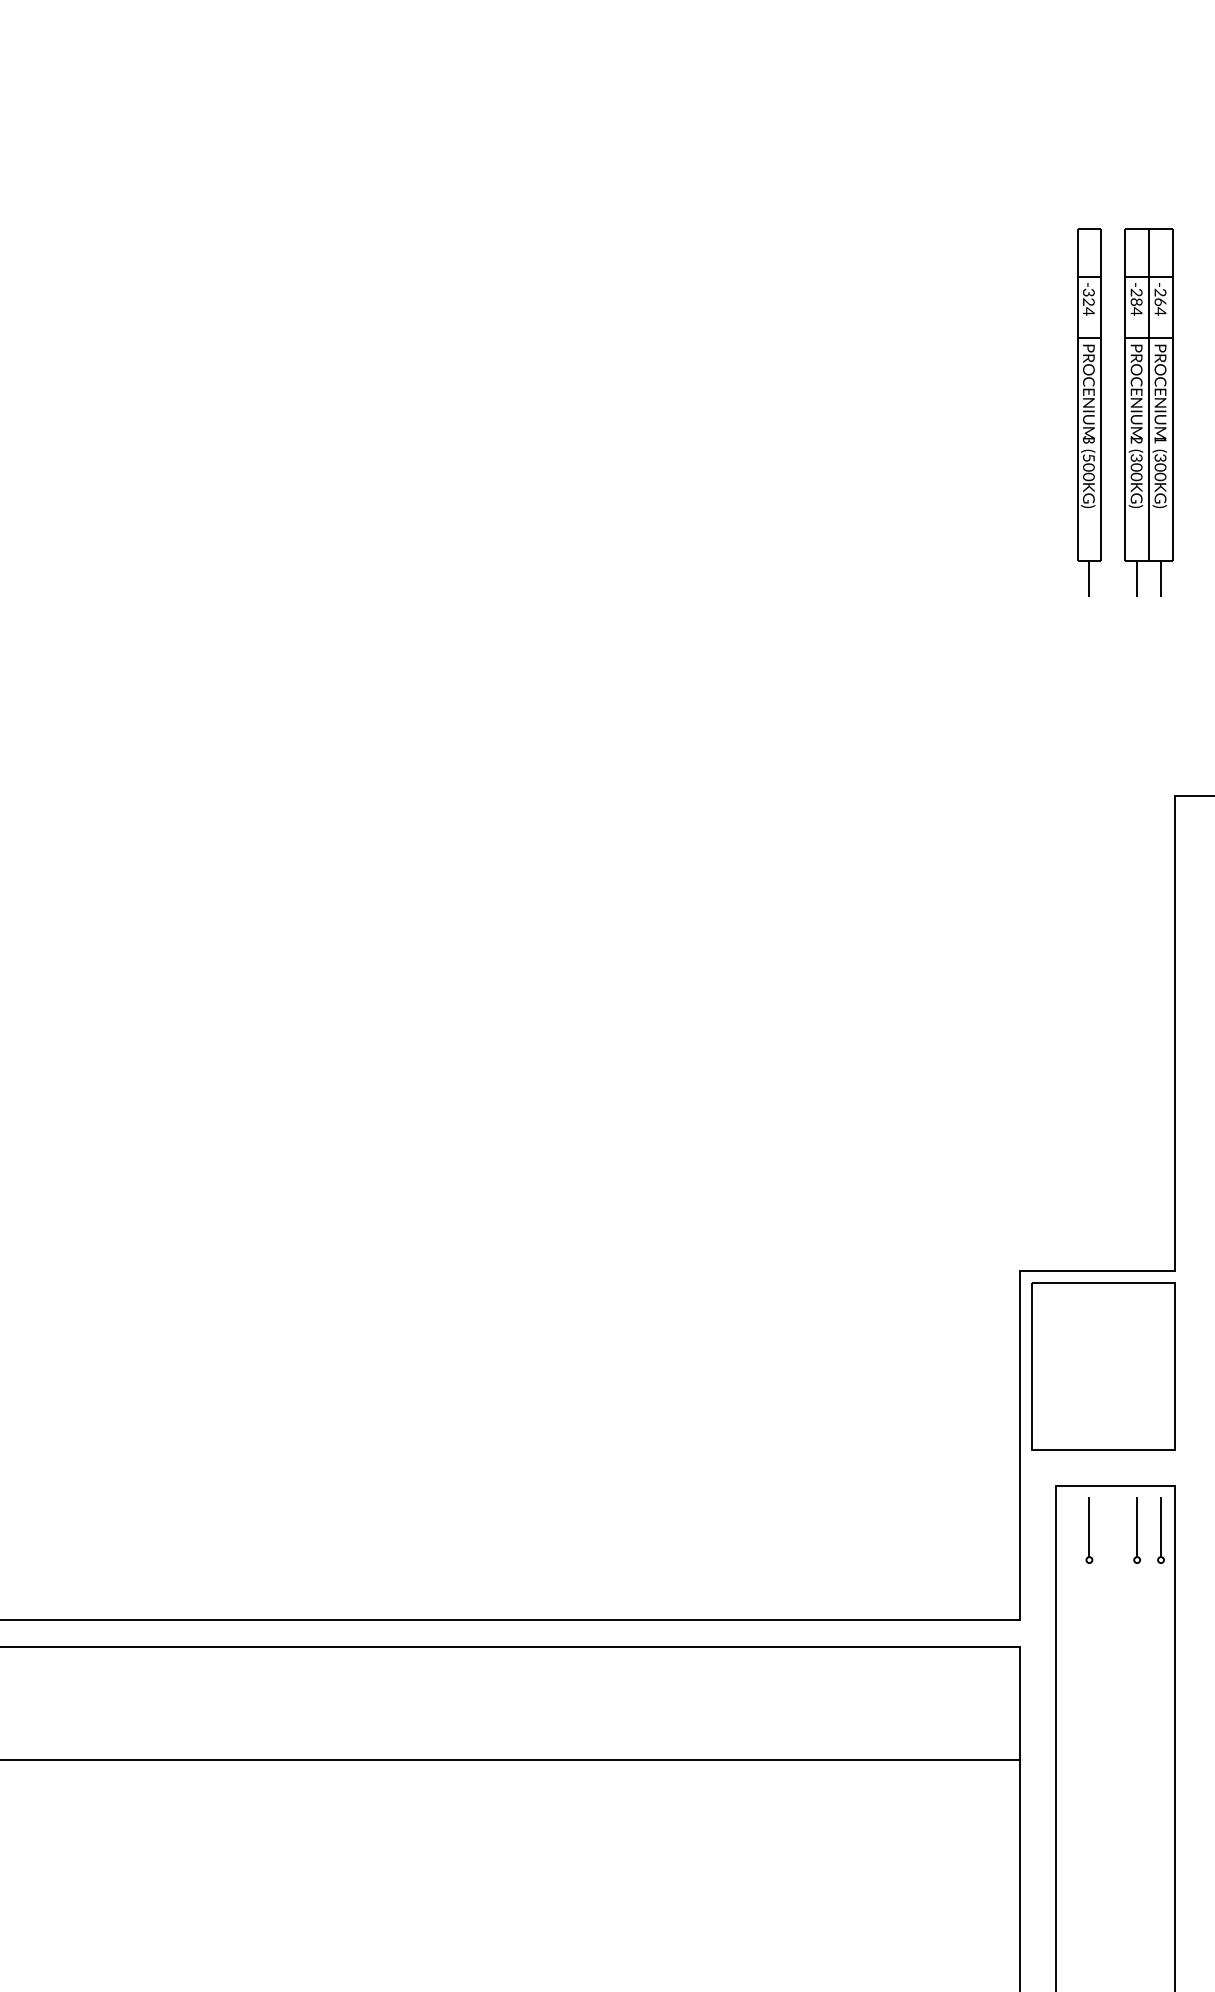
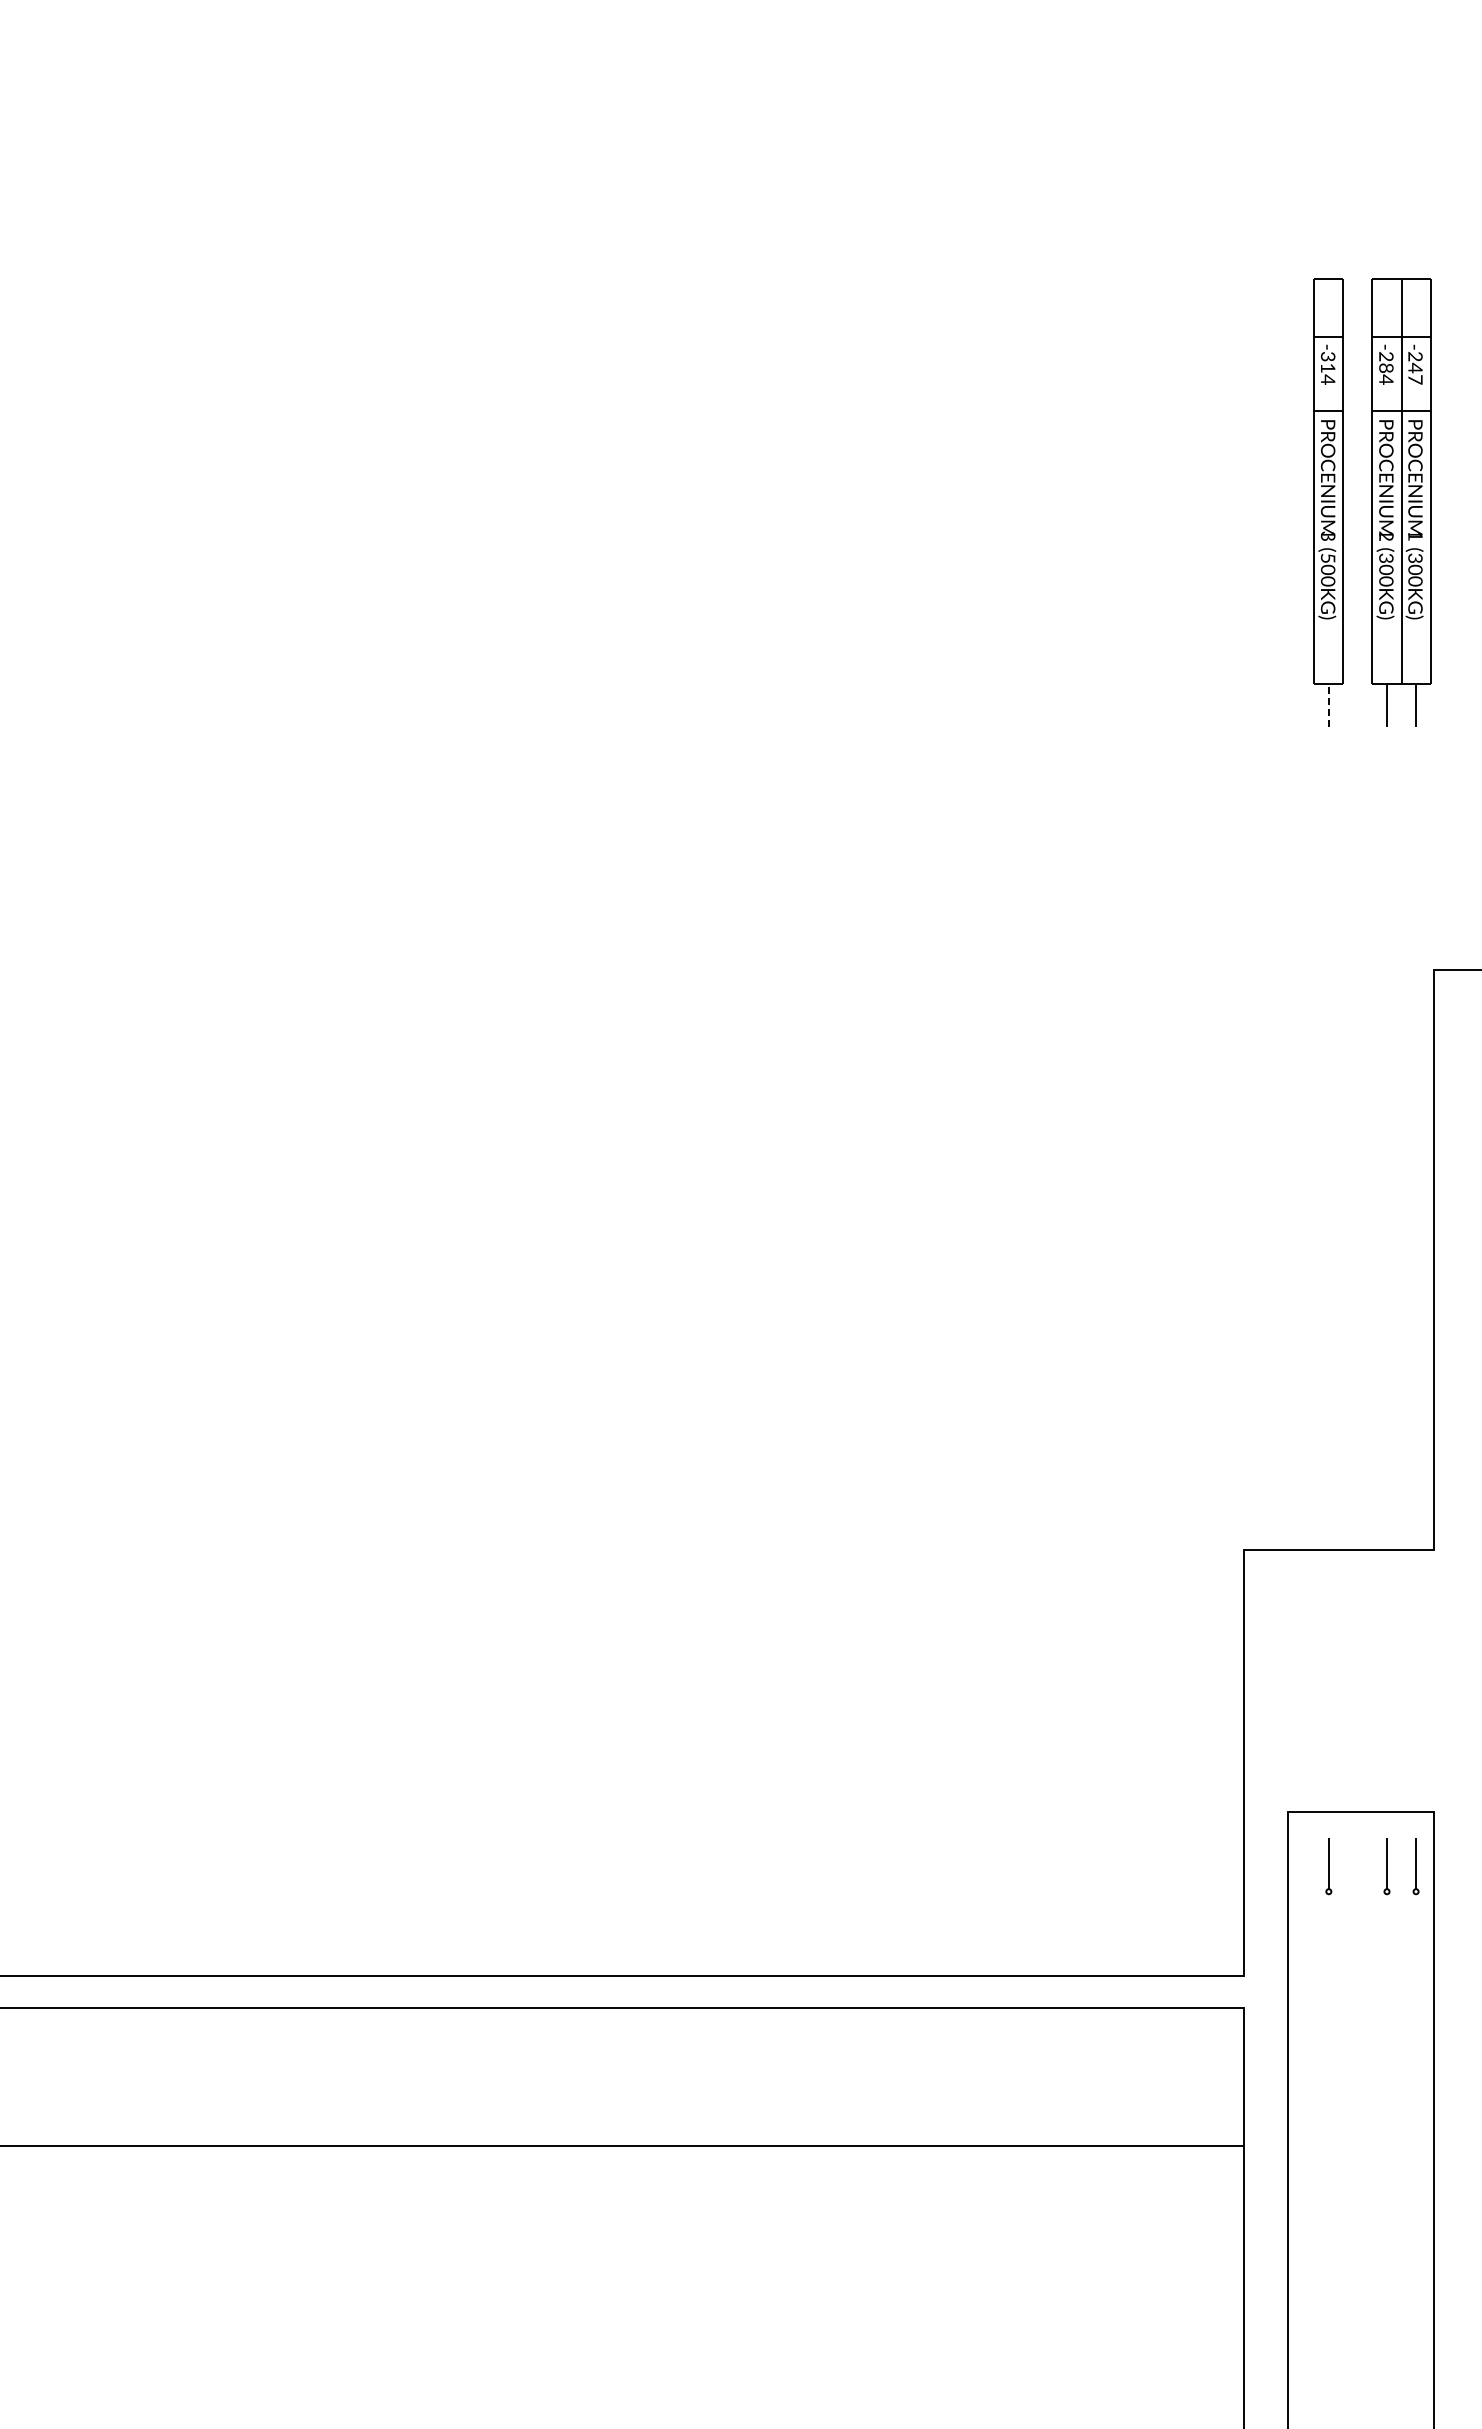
text: (1089, 301) -> (1328, 367), -324 -> -314
text: (1160, 306) -> (1415, 373), -264 -> -247
line: (1089, 578) -> (1328, 705), solid -> dashed
part: (1103, 1365) -> (1346, 1665), removed
part: (1089, 1530) -> (1328, 1866), size x0.7
part: (1136, 1530) -> (1386, 1866), size x0.7
part: (1160, 1530) -> (1415, 1866), size x0.7

